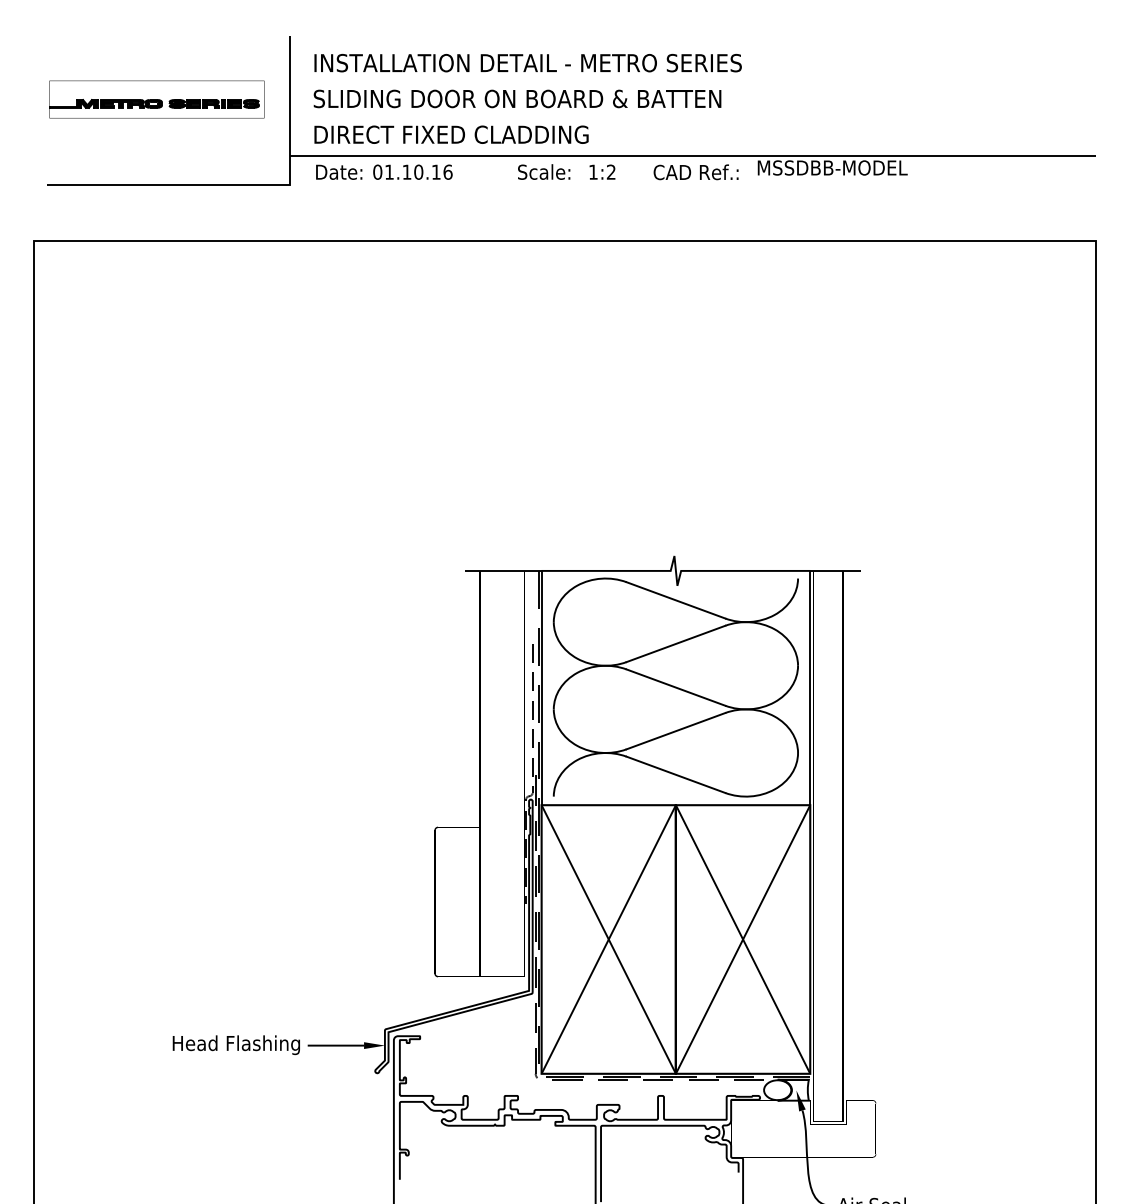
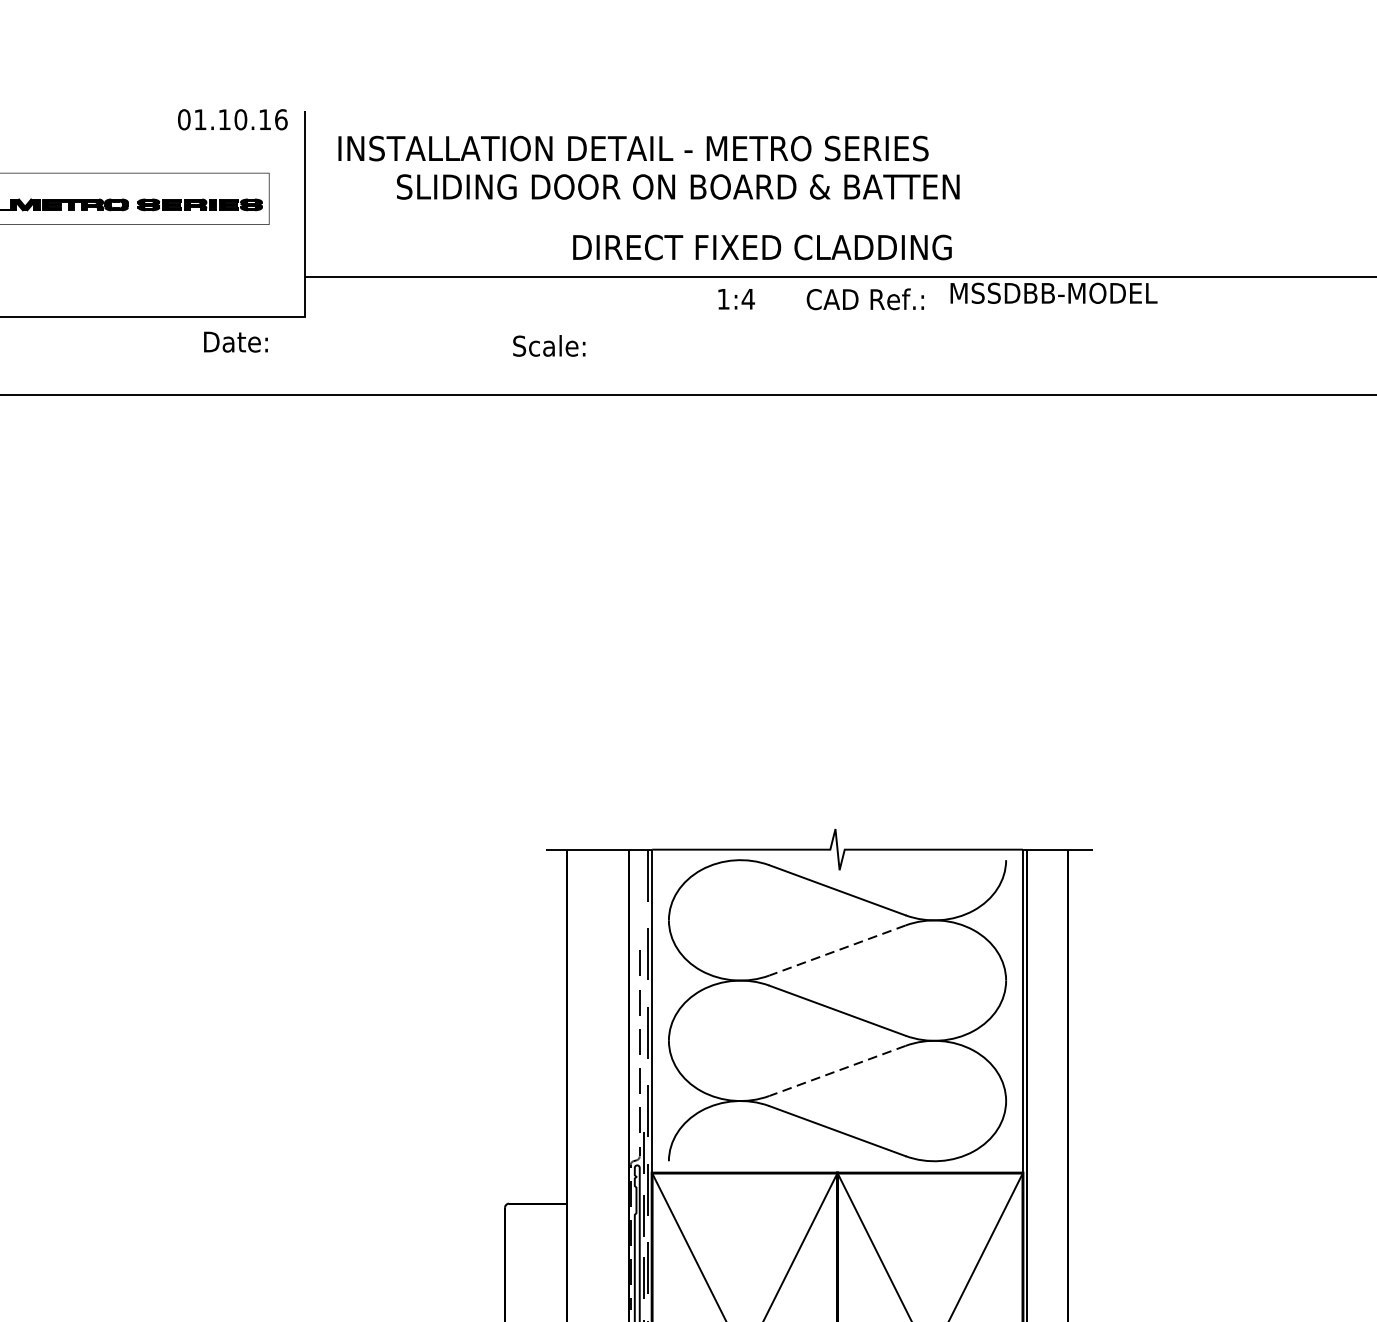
text: (517, 98) -> (678, 186), moved
text: (451, 134) -> (762, 247), moved
text: (339, 171) -> (236, 341), moved
text: (412, 171) -> (232, 118), moved
text: (544, 171) -> (549, 345), moved
text: (611, 171) -> (748, 298), 1:2 -> 1:4
line: (675, 643) -> (836, 949), solid -> dashed
line: (675, 731) -> (836, 1071), solid -> dashed

